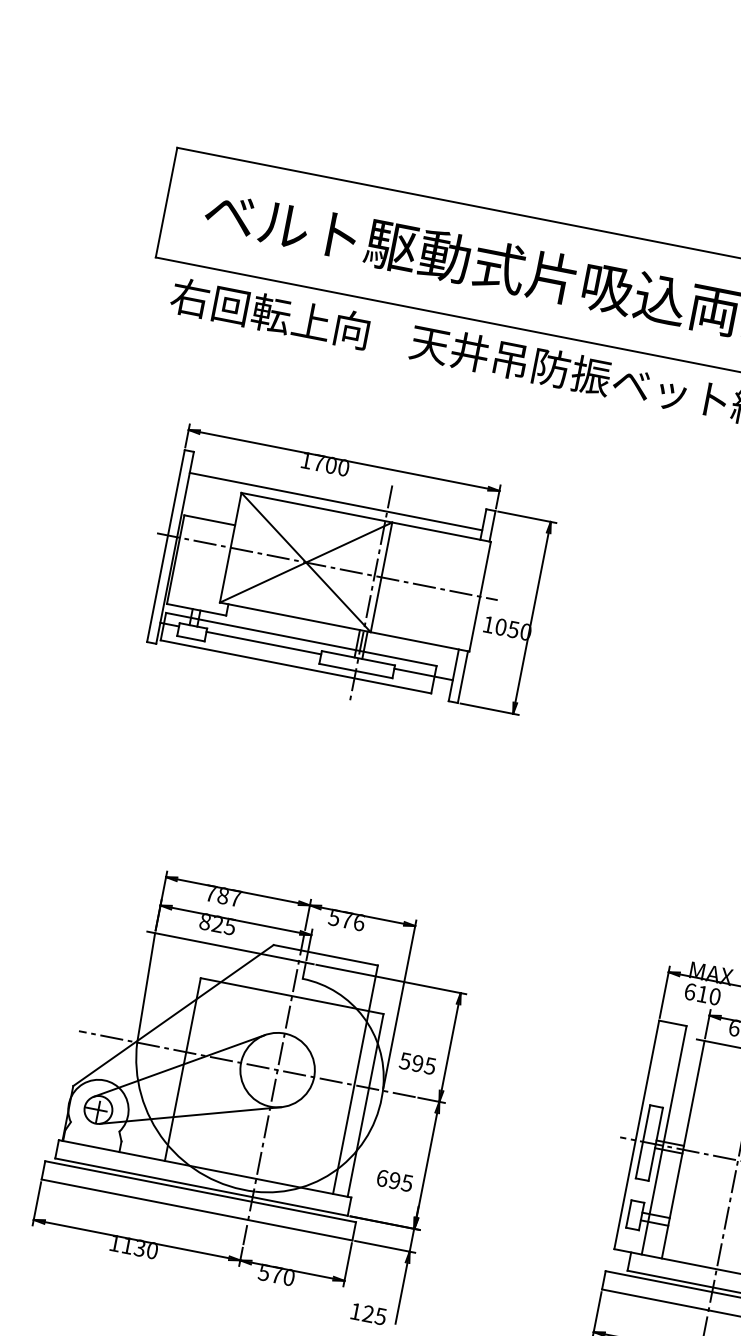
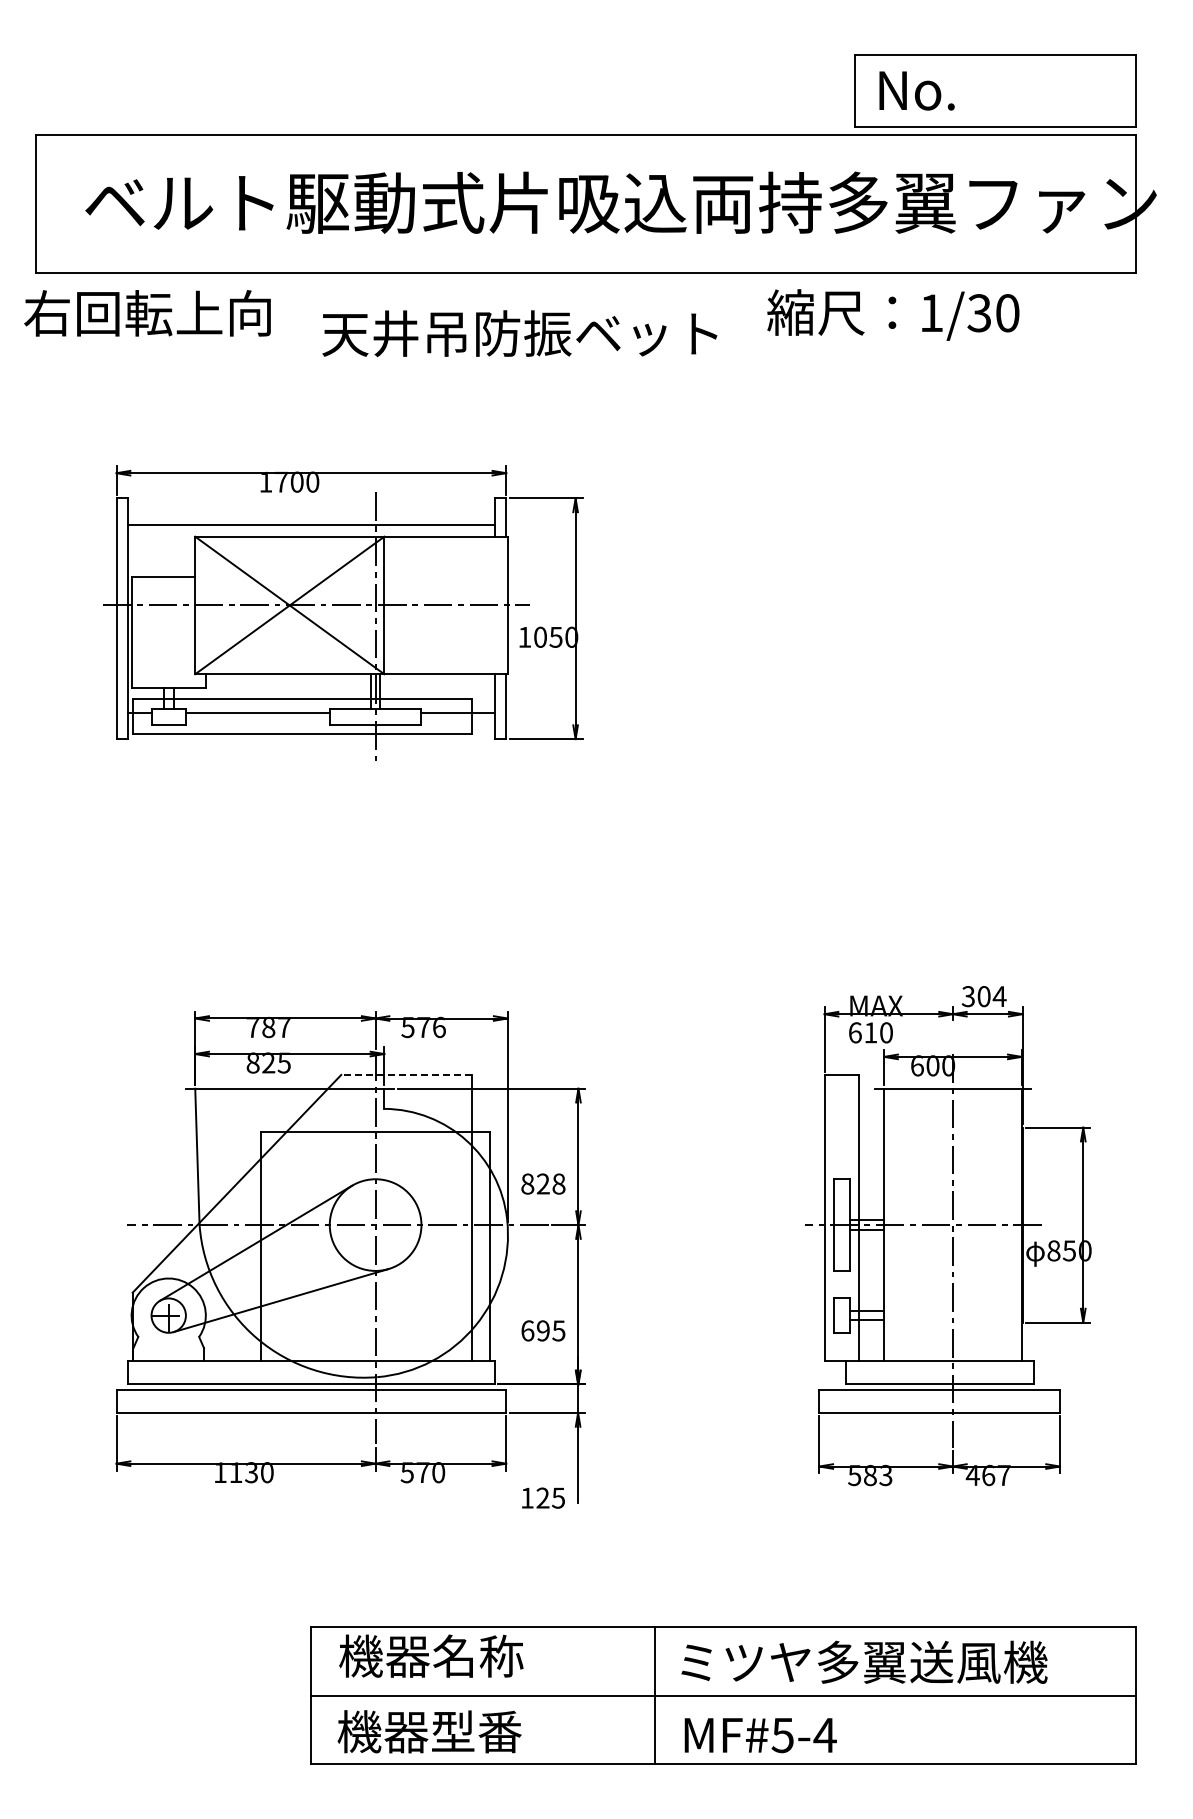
text: (270, 313) -> (147, 313), moved
text: (568, 371) -> (519, 333), moved
line: (325, 954) -> (406, 1074), solid -> dashed
text: (418, 1063) -> (543, 1183), 595 -> 828

